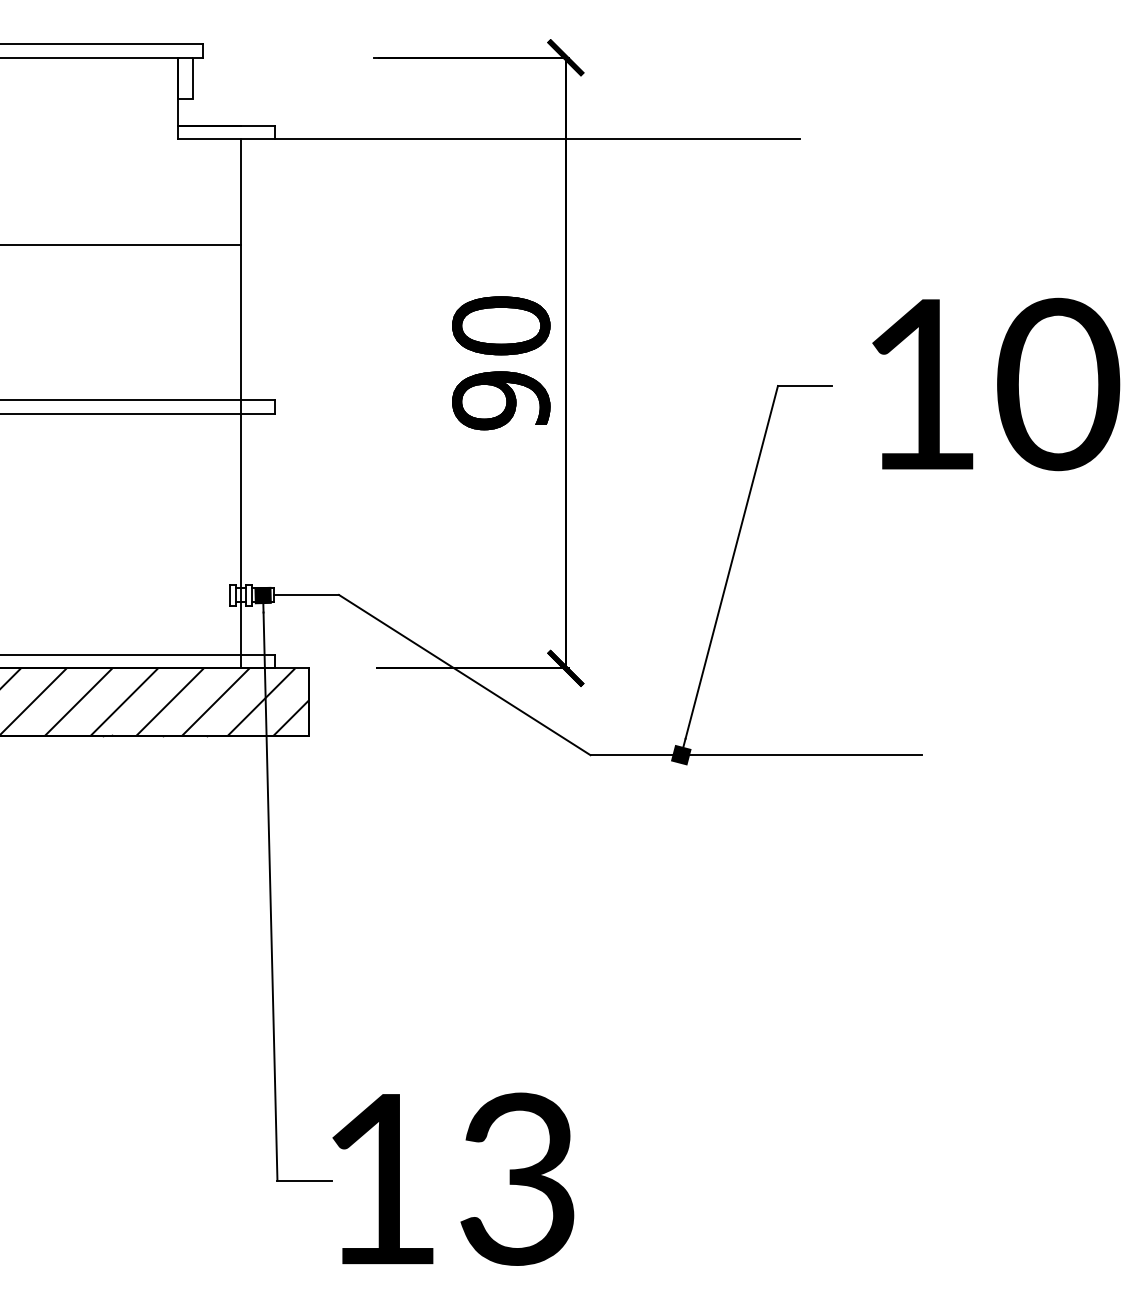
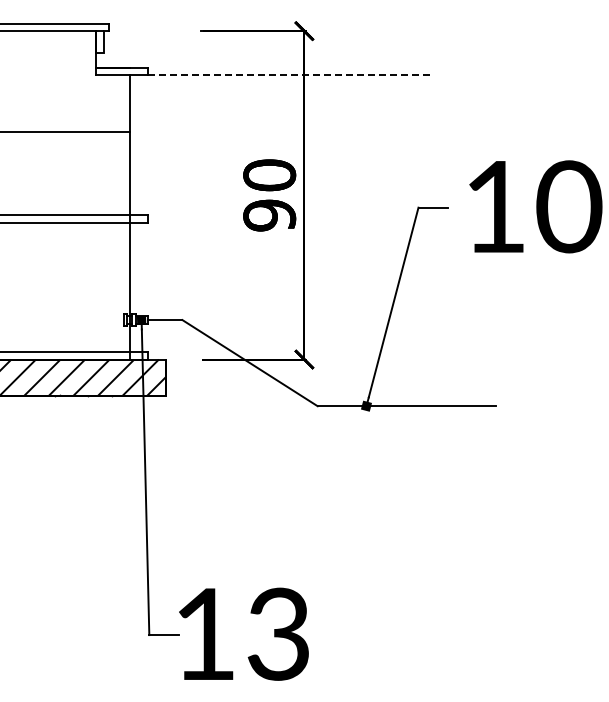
line: (538, 138) -> (289, 74), solid -> dashed

